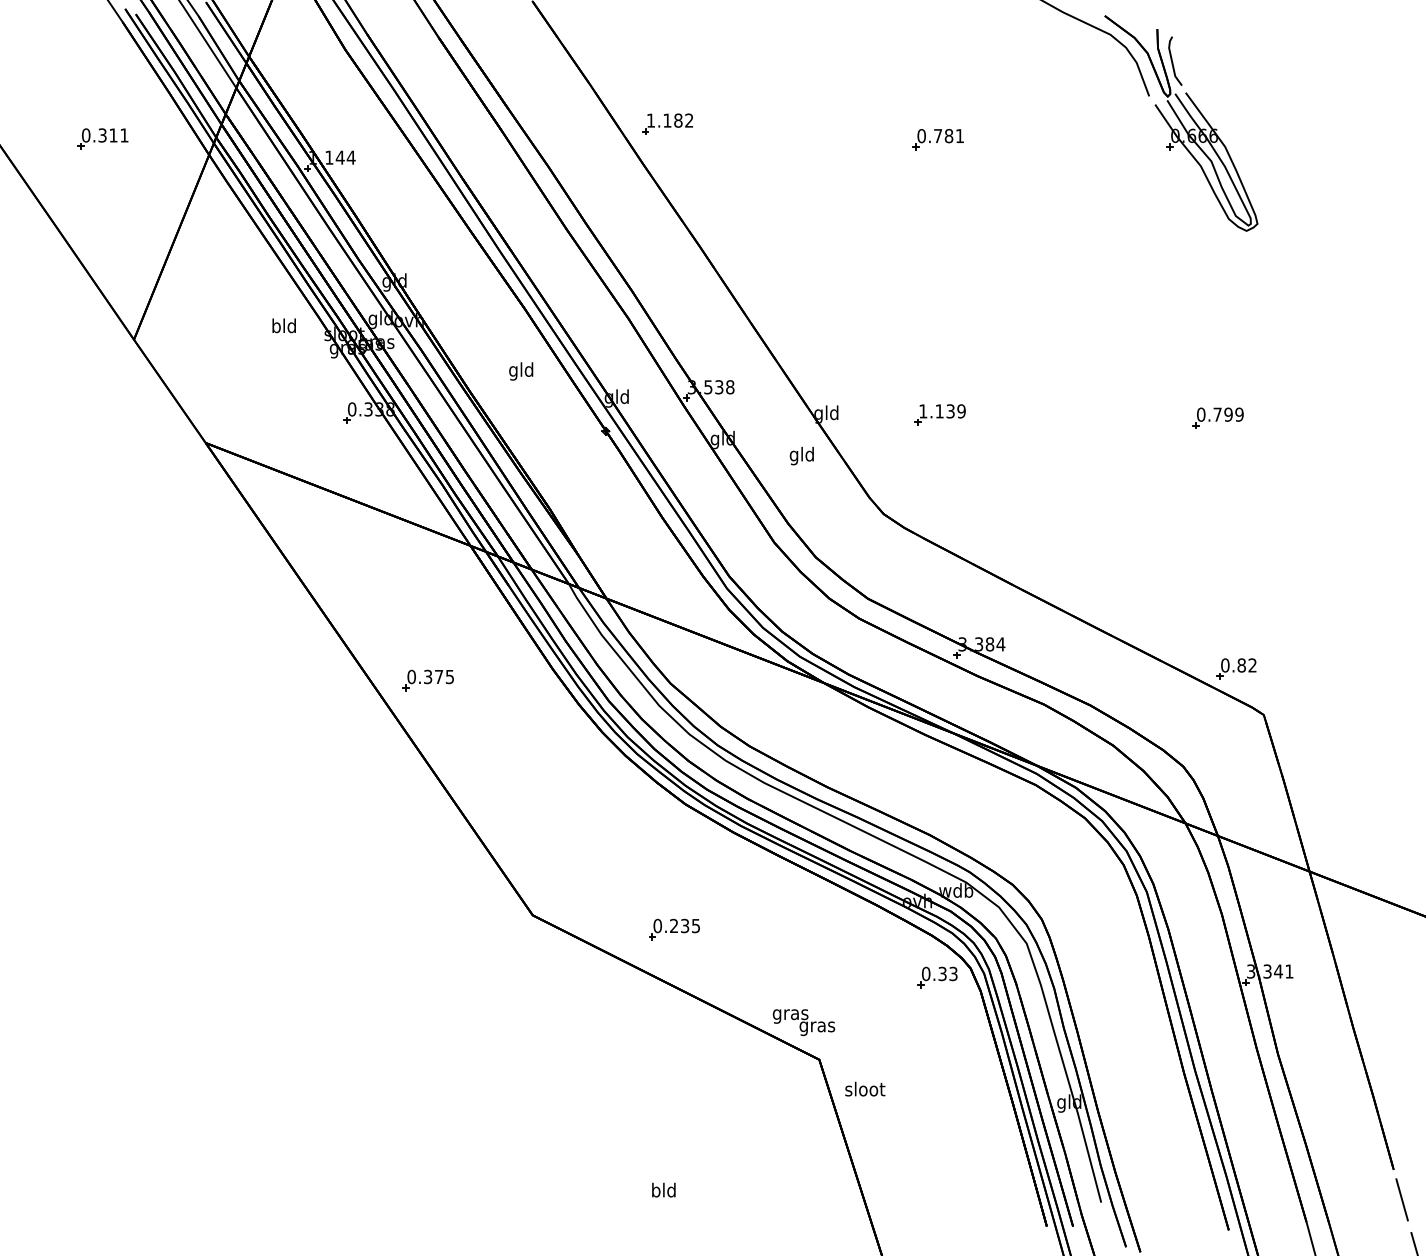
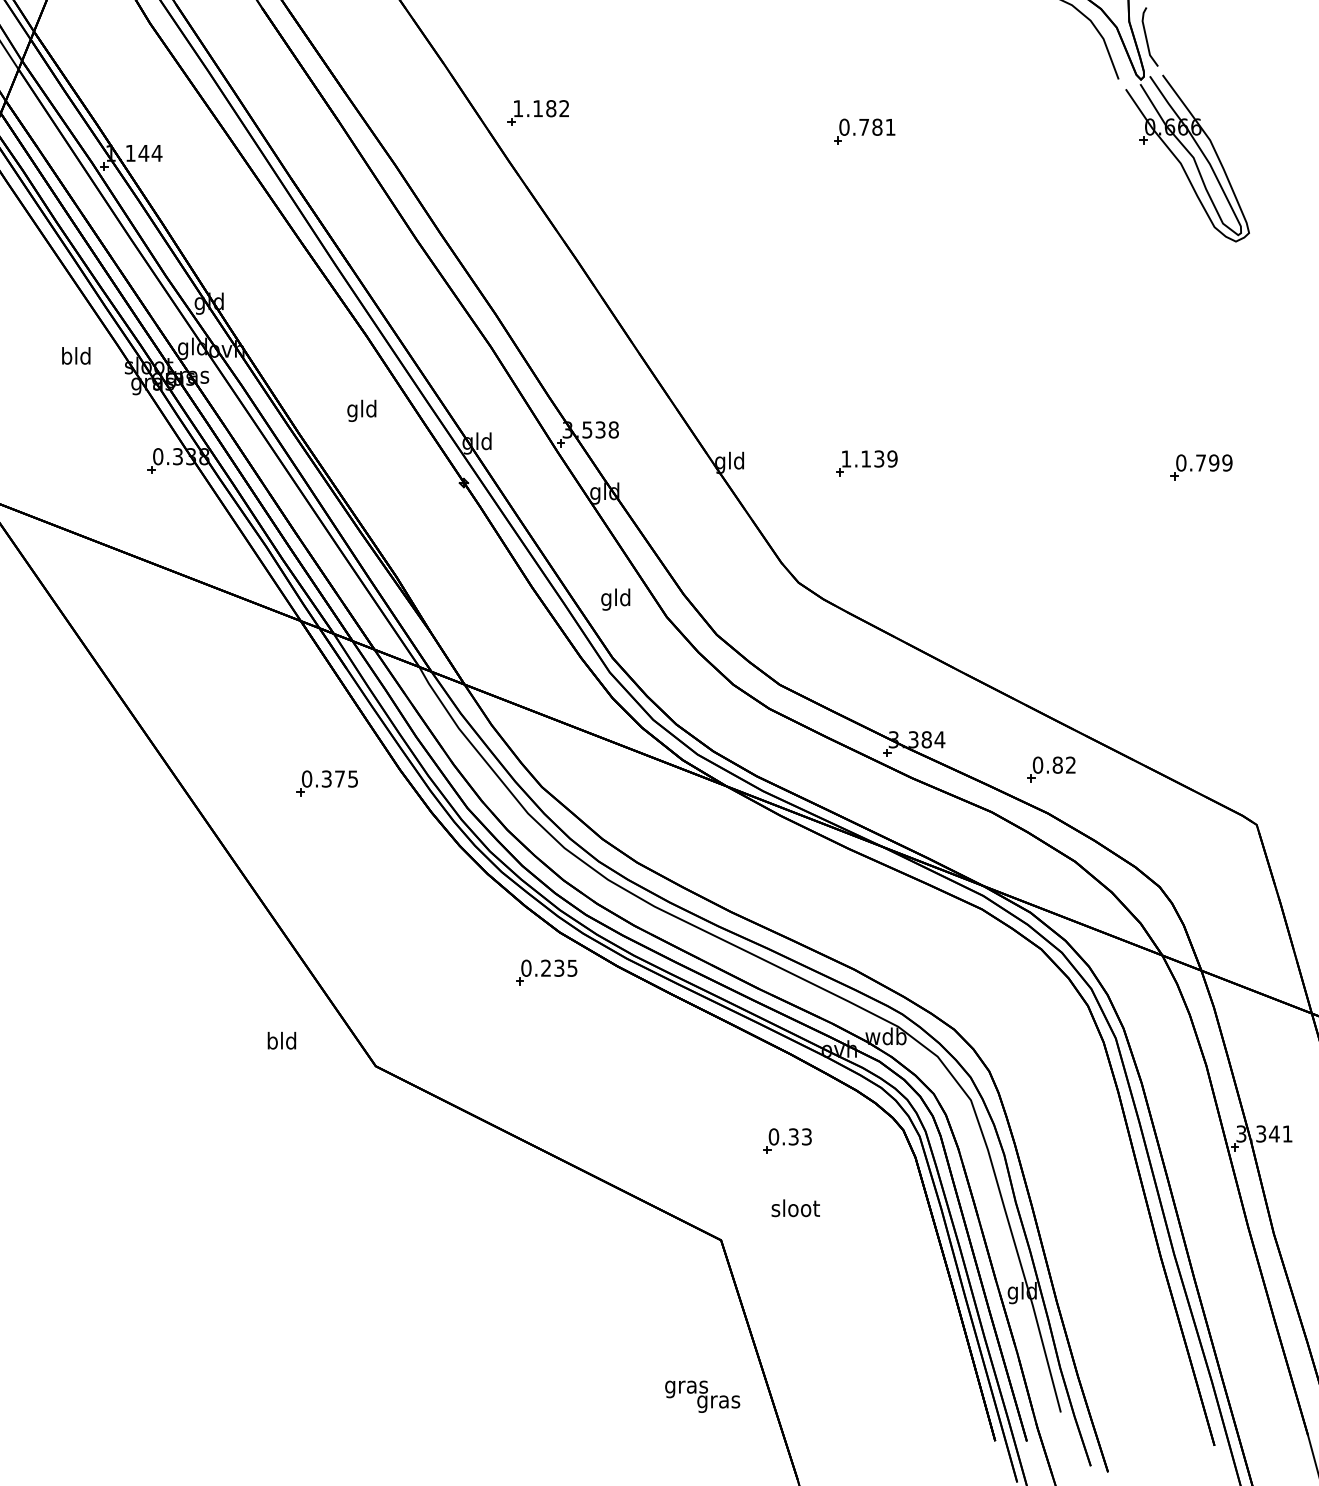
text: (801, 456) -> (615, 600), moved
part: (1236, 668) -> (1051, 768), moved
part: (427, 680) -> (326, 783), moved
part: (674, 929) -> (546, 972), moved
part: (937, 977) -> (787, 1141), moved
text: (803, 1022) -> (702, 1396), moved
text: (865, 1088) -> (796, 1207), moved
text: (663, 1189) -> (281, 1039), moved

